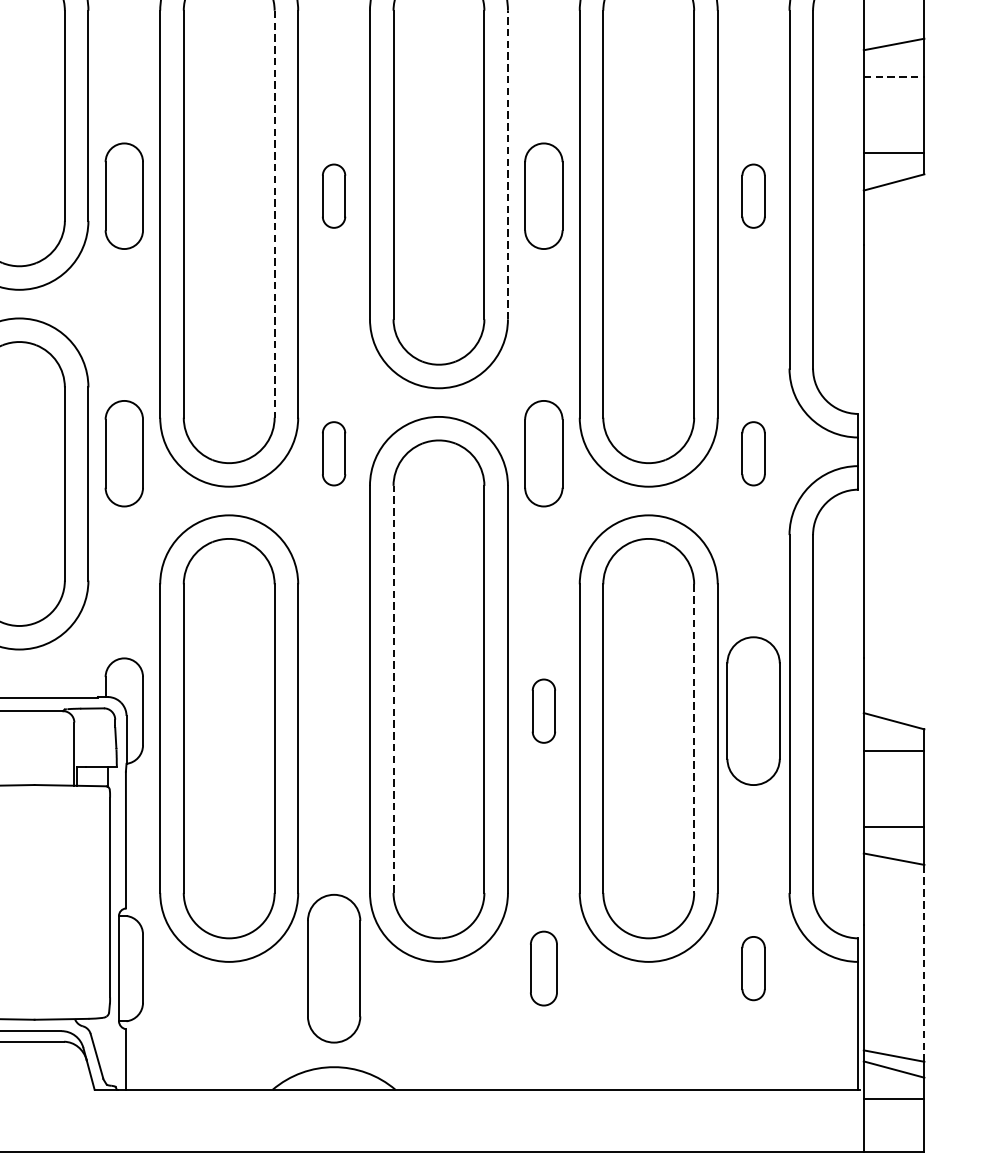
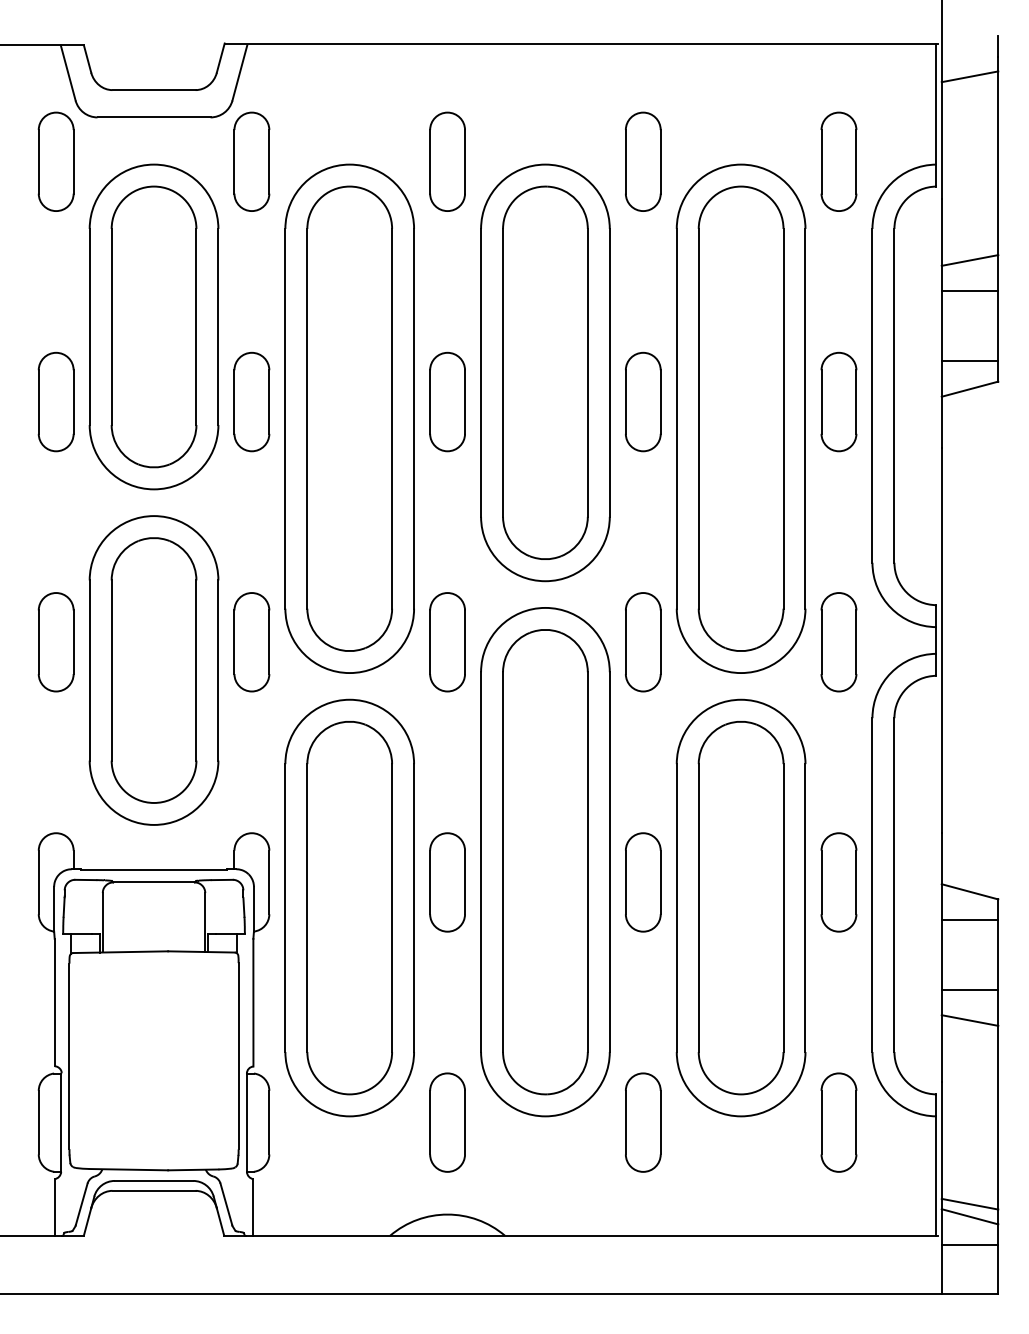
line: (894, 76) -> (970, 290), dashed -> solid
line: (507, 164) -> (609, 372), dashed -> solid
part: (333, 195) -> (447, 401), size x1.67
part: (753, 195) -> (838, 401), size x1.67
line: (275, 213) -> (392, 418), dashed -> solid
part: (333, 453) -> (447, 642), size x1.67
part: (753, 453) -> (838, 642), size x1.67
line: (394, 689) -> (503, 862), dashed -> solid
part: (333, 711) -> (447, 882), added
part: (544, 711) -> (643, 882), size x1.67
part: (753, 711) -> (838, 882), size x0.71
line: (694, 739) -> (783, 908), dashed -> solid
line: (924, 963) -> (998, 1117), dashed -> solid
part: (333, 968) -> (447, 1122), size x0.71
part: (544, 968) -> (643, 1122), size x1.43
part: (753, 968) -> (838, 1122), size x1.67

